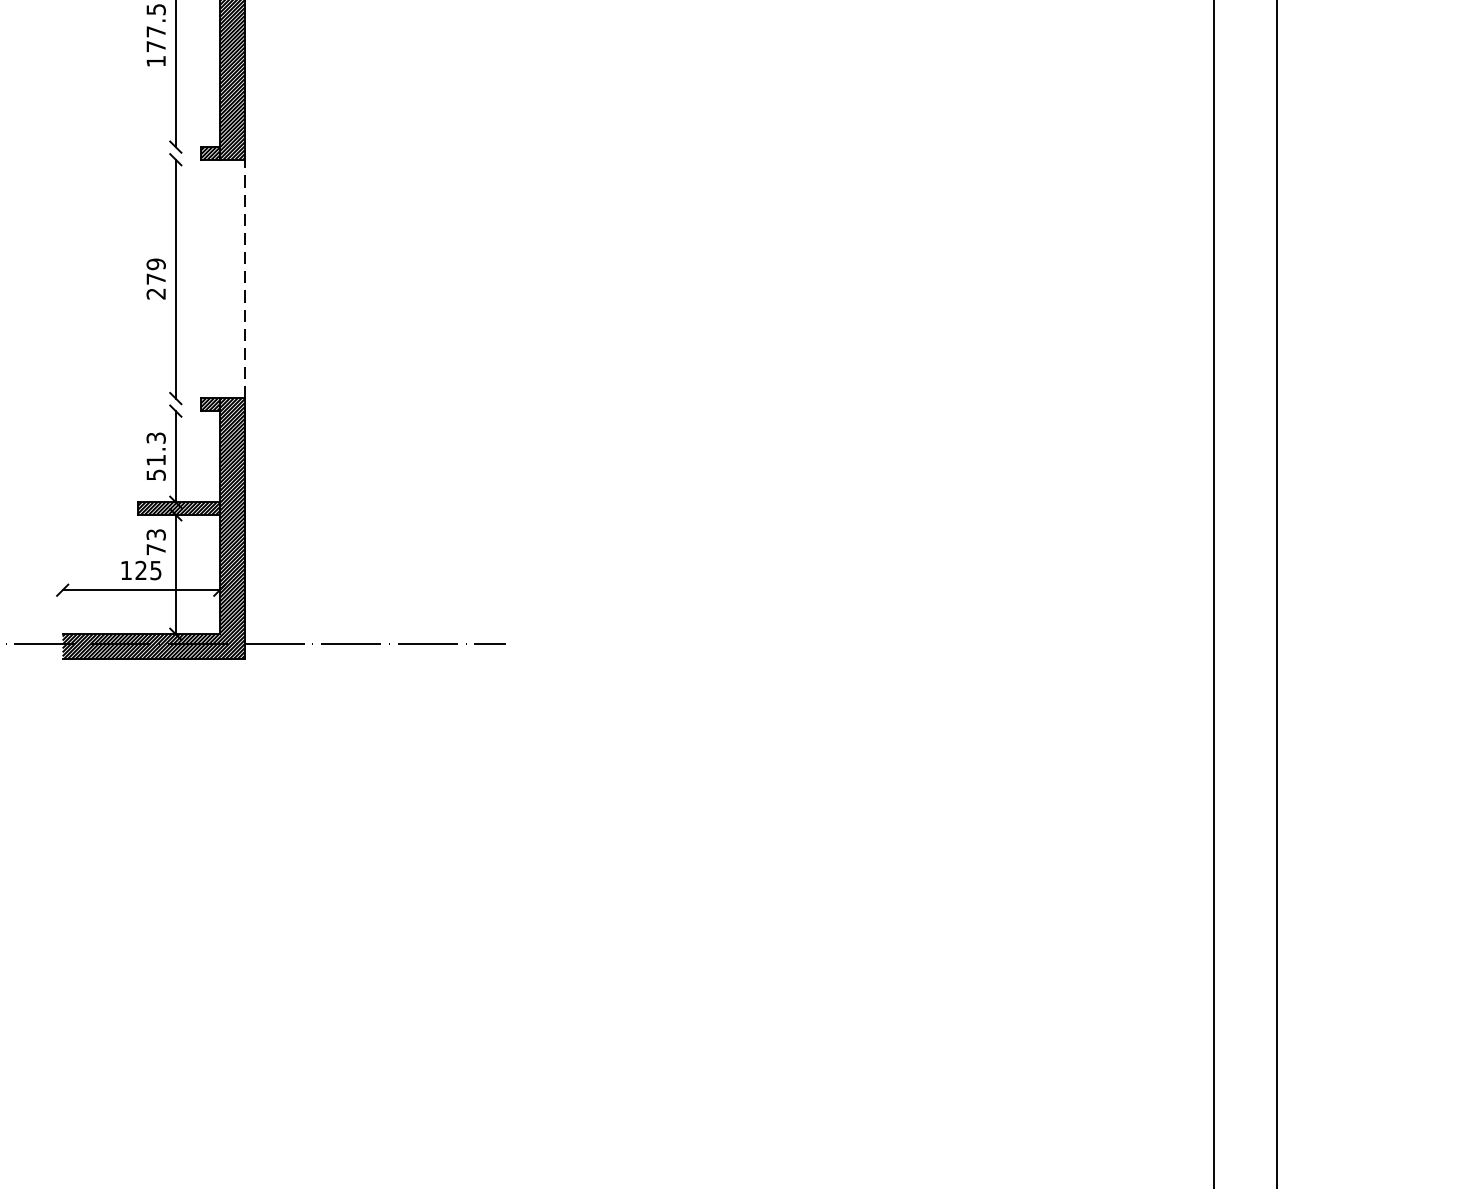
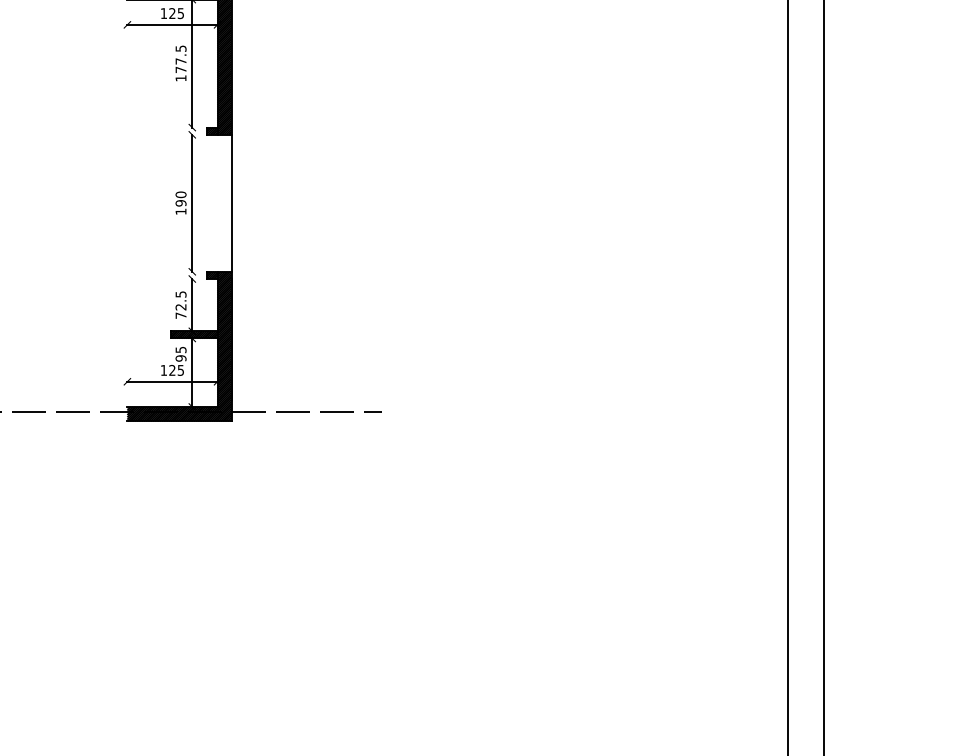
text: (155, 277) -> (180, 202), 279 -> 190
line: (244, 277) -> (231, 202), dashed -> solid
text: (155, 455) -> (180, 304), 51.3 -> 72.5
text: (155, 540) -> (180, 353), 73 -> 95

